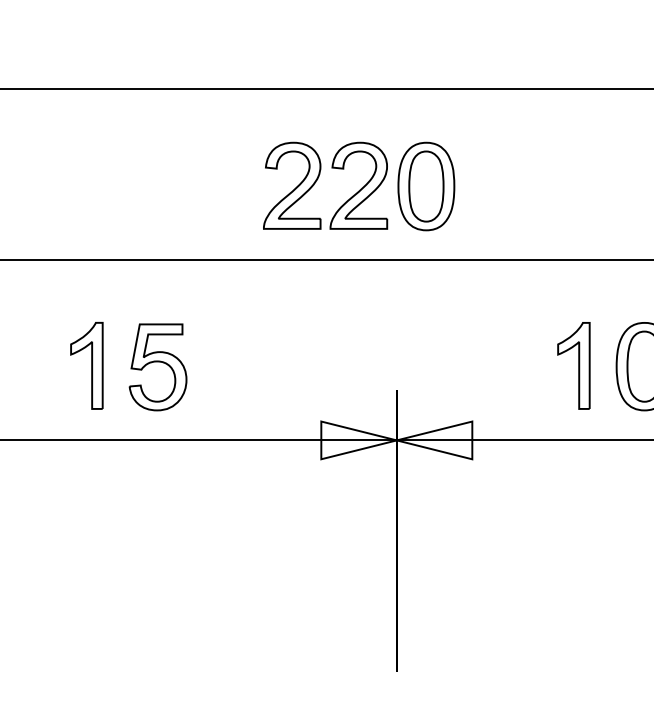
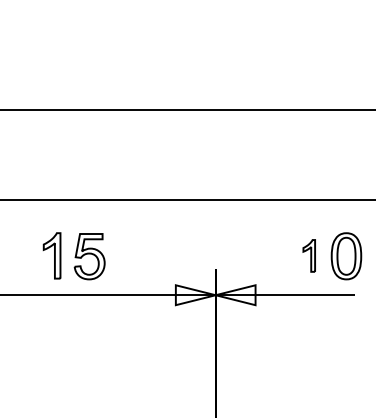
part: (358, 187) -> (195, 161), removed
part: (574, 365) -> (309, 255), size x0.7

